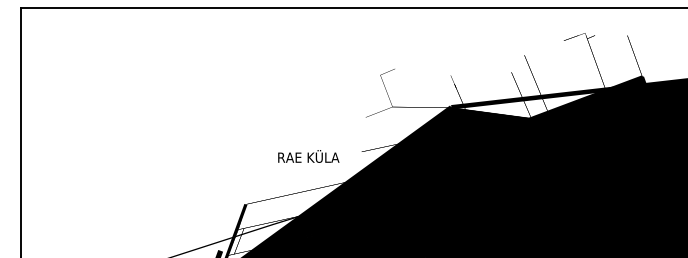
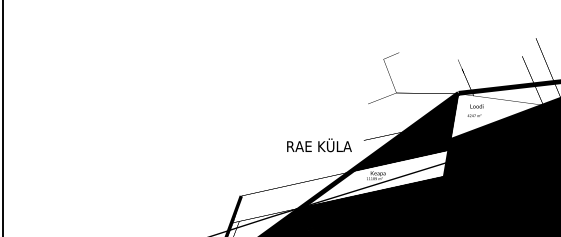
hatch: (487, 129) -> (496, 116), removed
text: (308, 156) -> (319, 145), moved
hatch: (372, 188) -> (375, 179), removed

